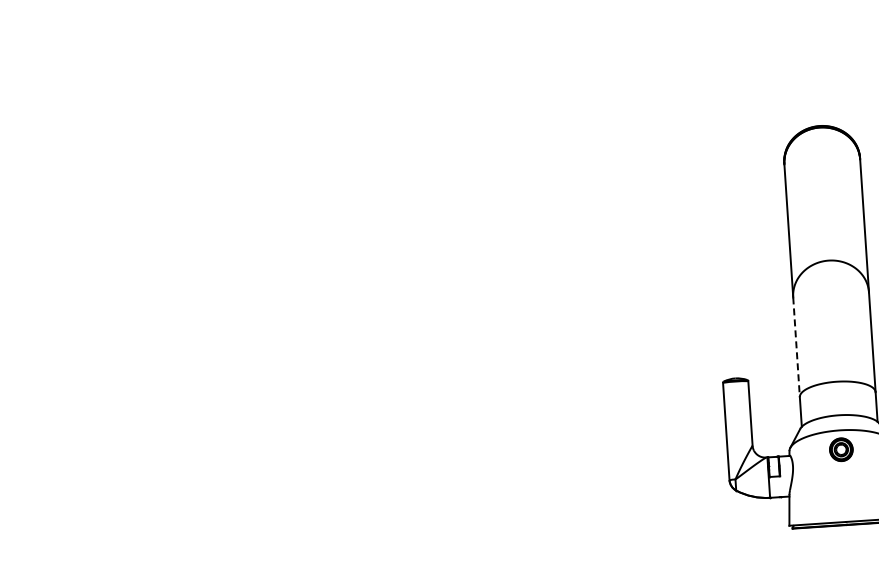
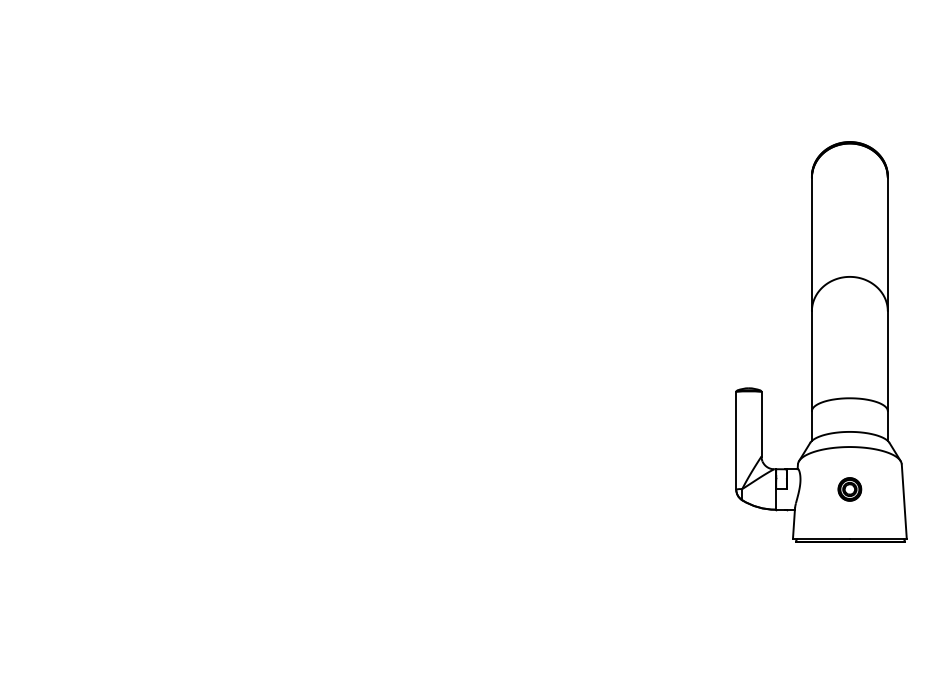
line: (796, 347) -> (811, 361), dashed -> solid
part: (841, 449) -> (849, 489), moved

